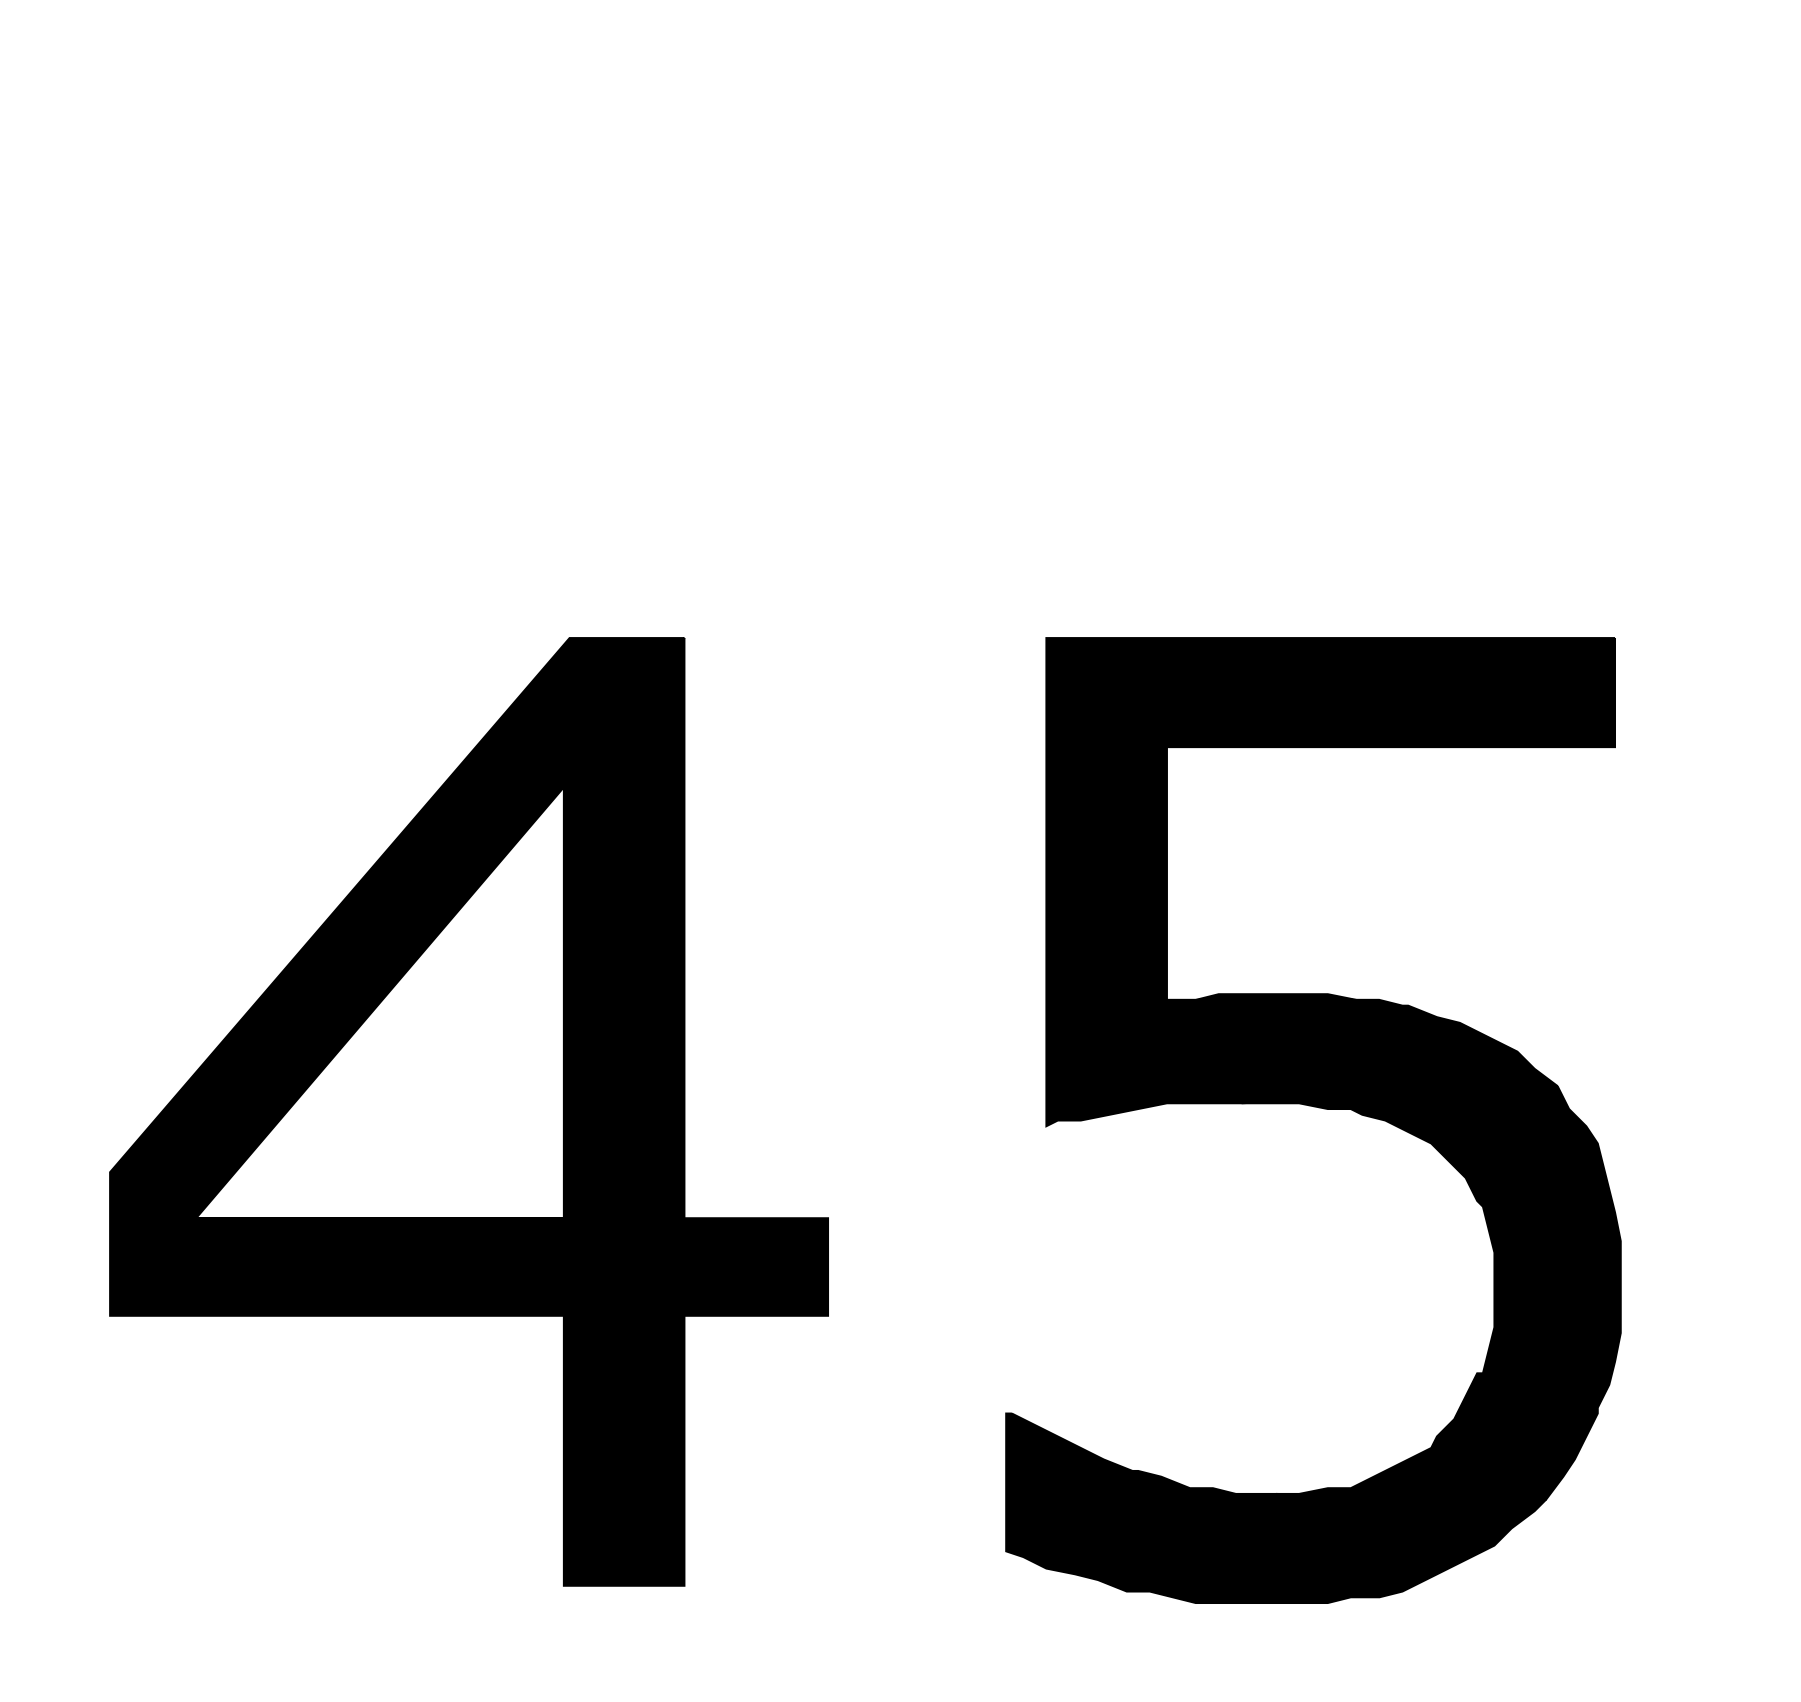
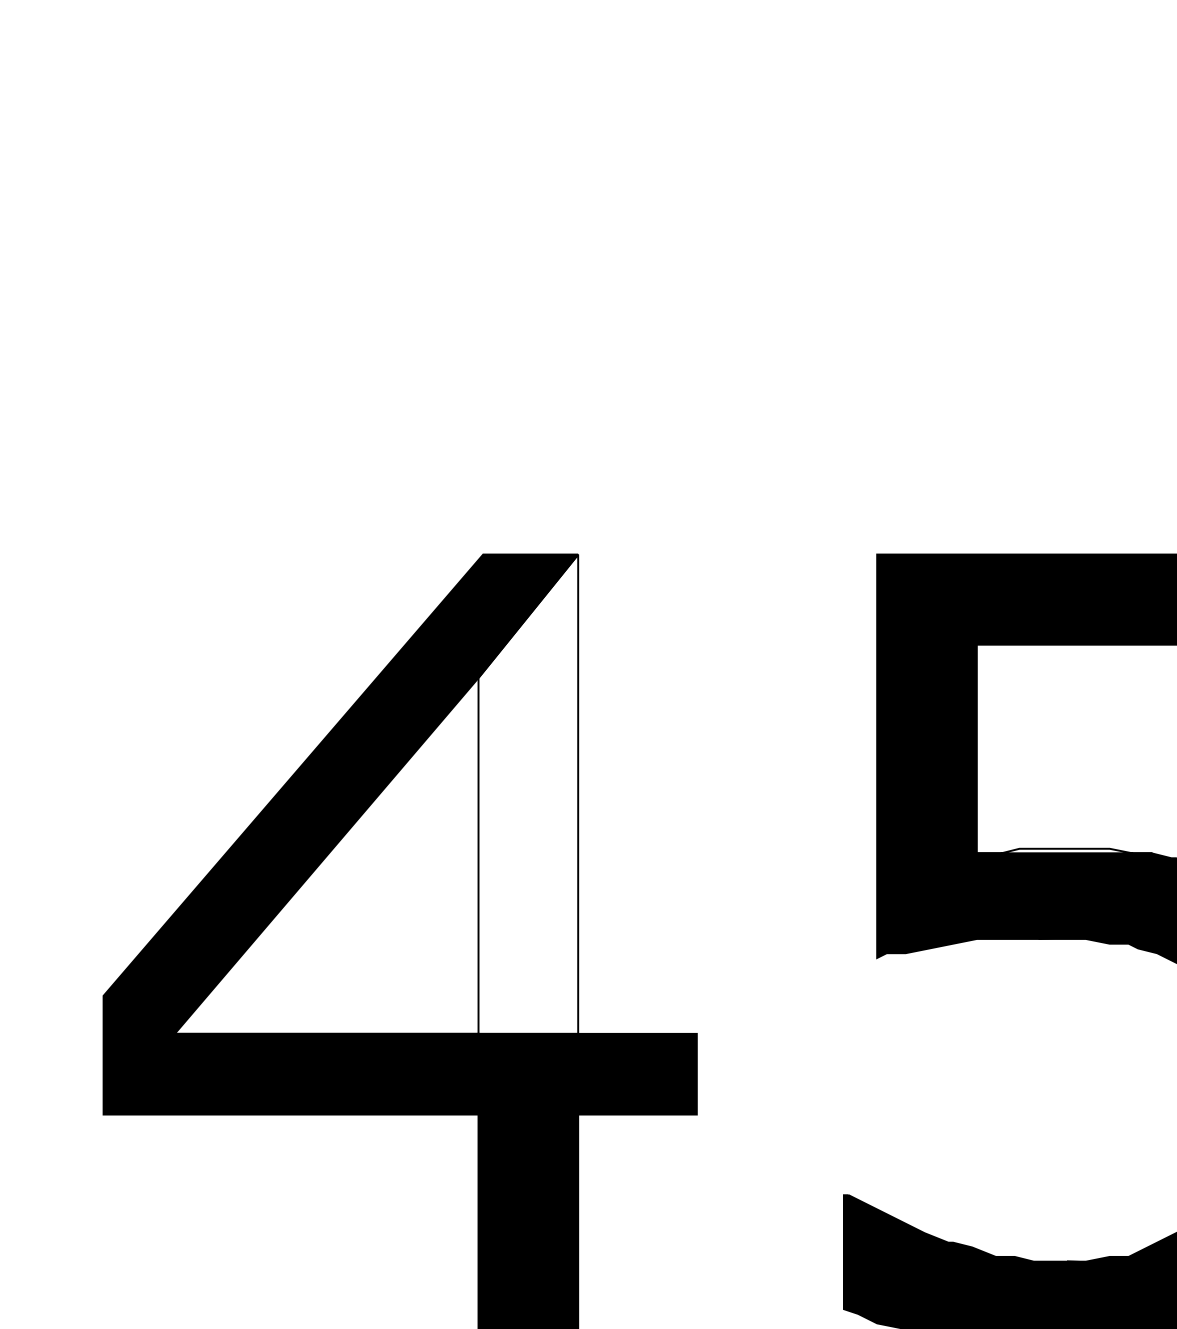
fill: (440, 928) -> (376, 794), removed
fill: (1272, 996) -> (1064, 850), removed

